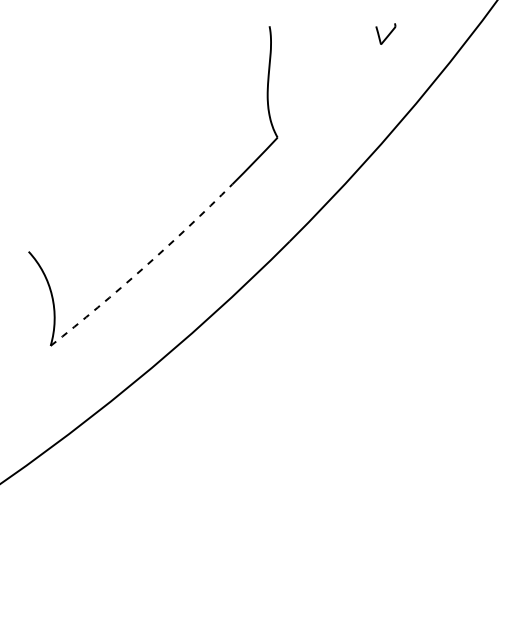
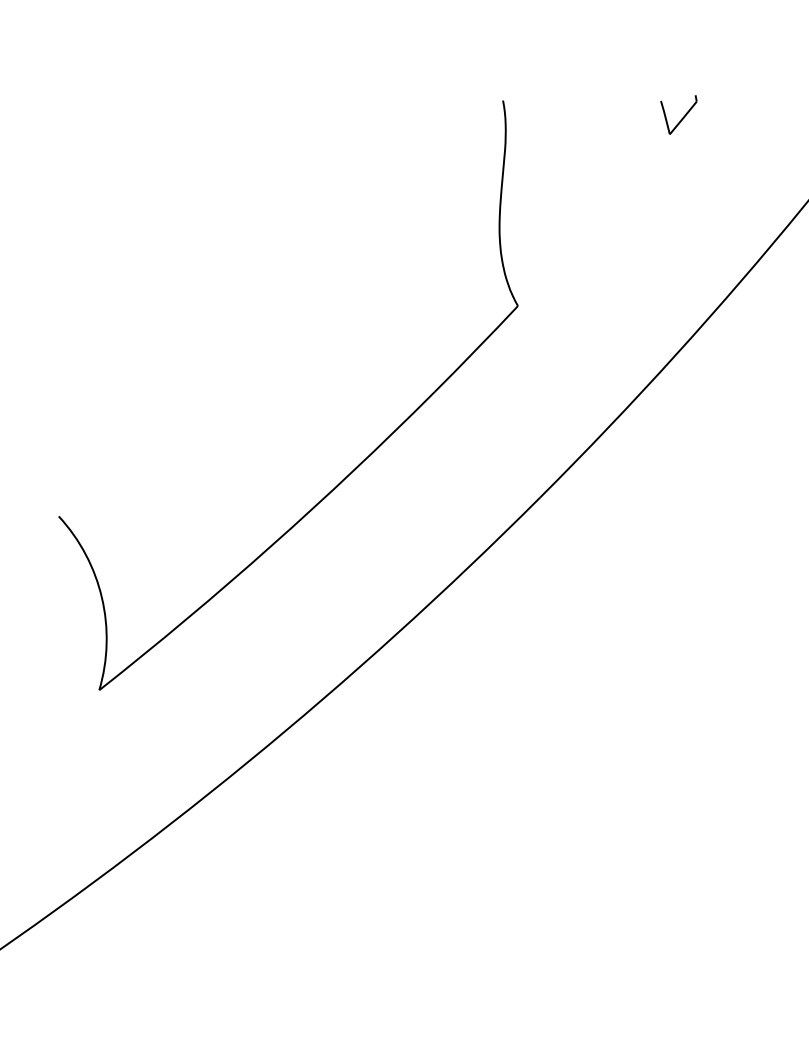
part: (385, 33) -> (678, 113), moved
arc: (143, 267) -> (270, 545), dashed -> solid

